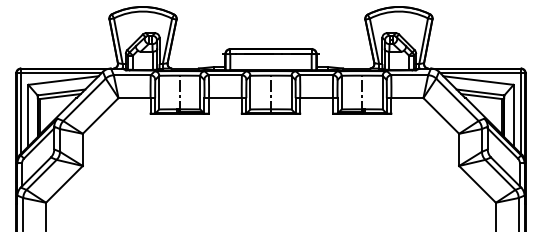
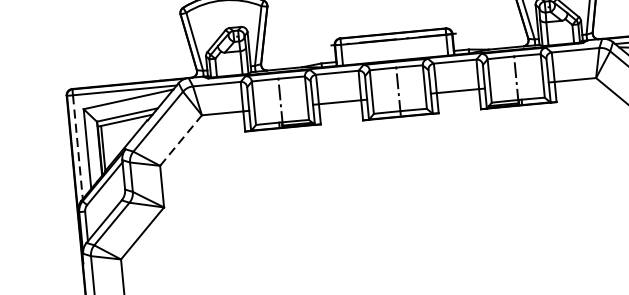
line: (21, 114) -> (78, 148), solid -> dashed
line: (101, 115) -> (182, 139), solid -> dashed

